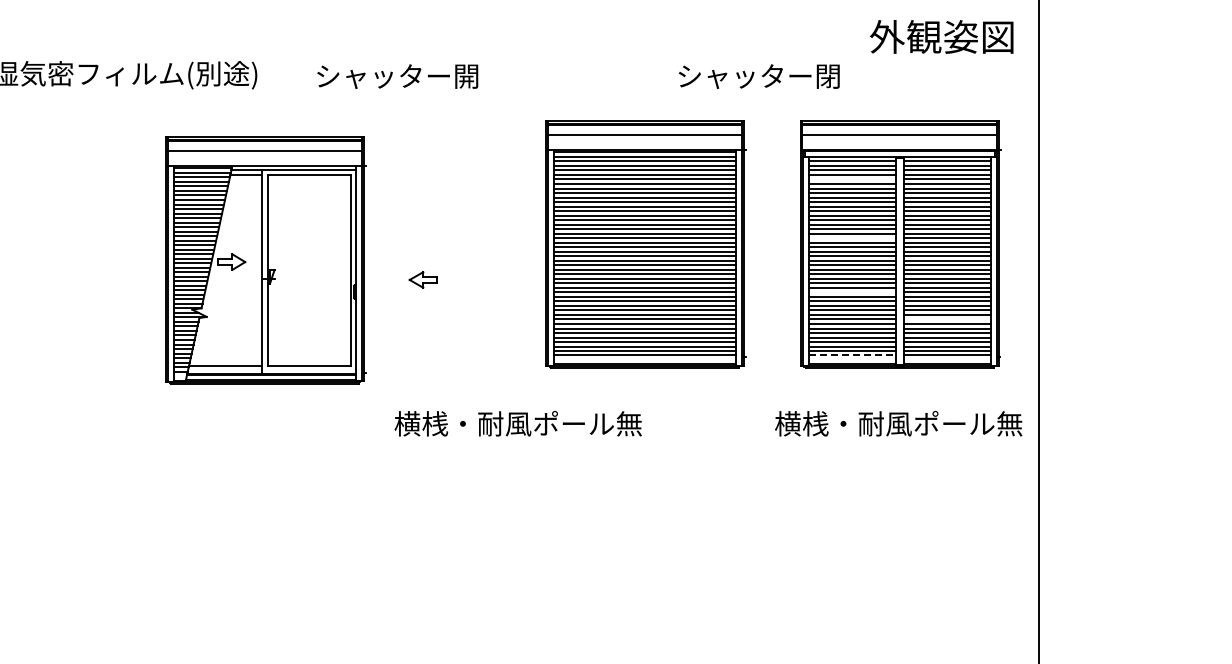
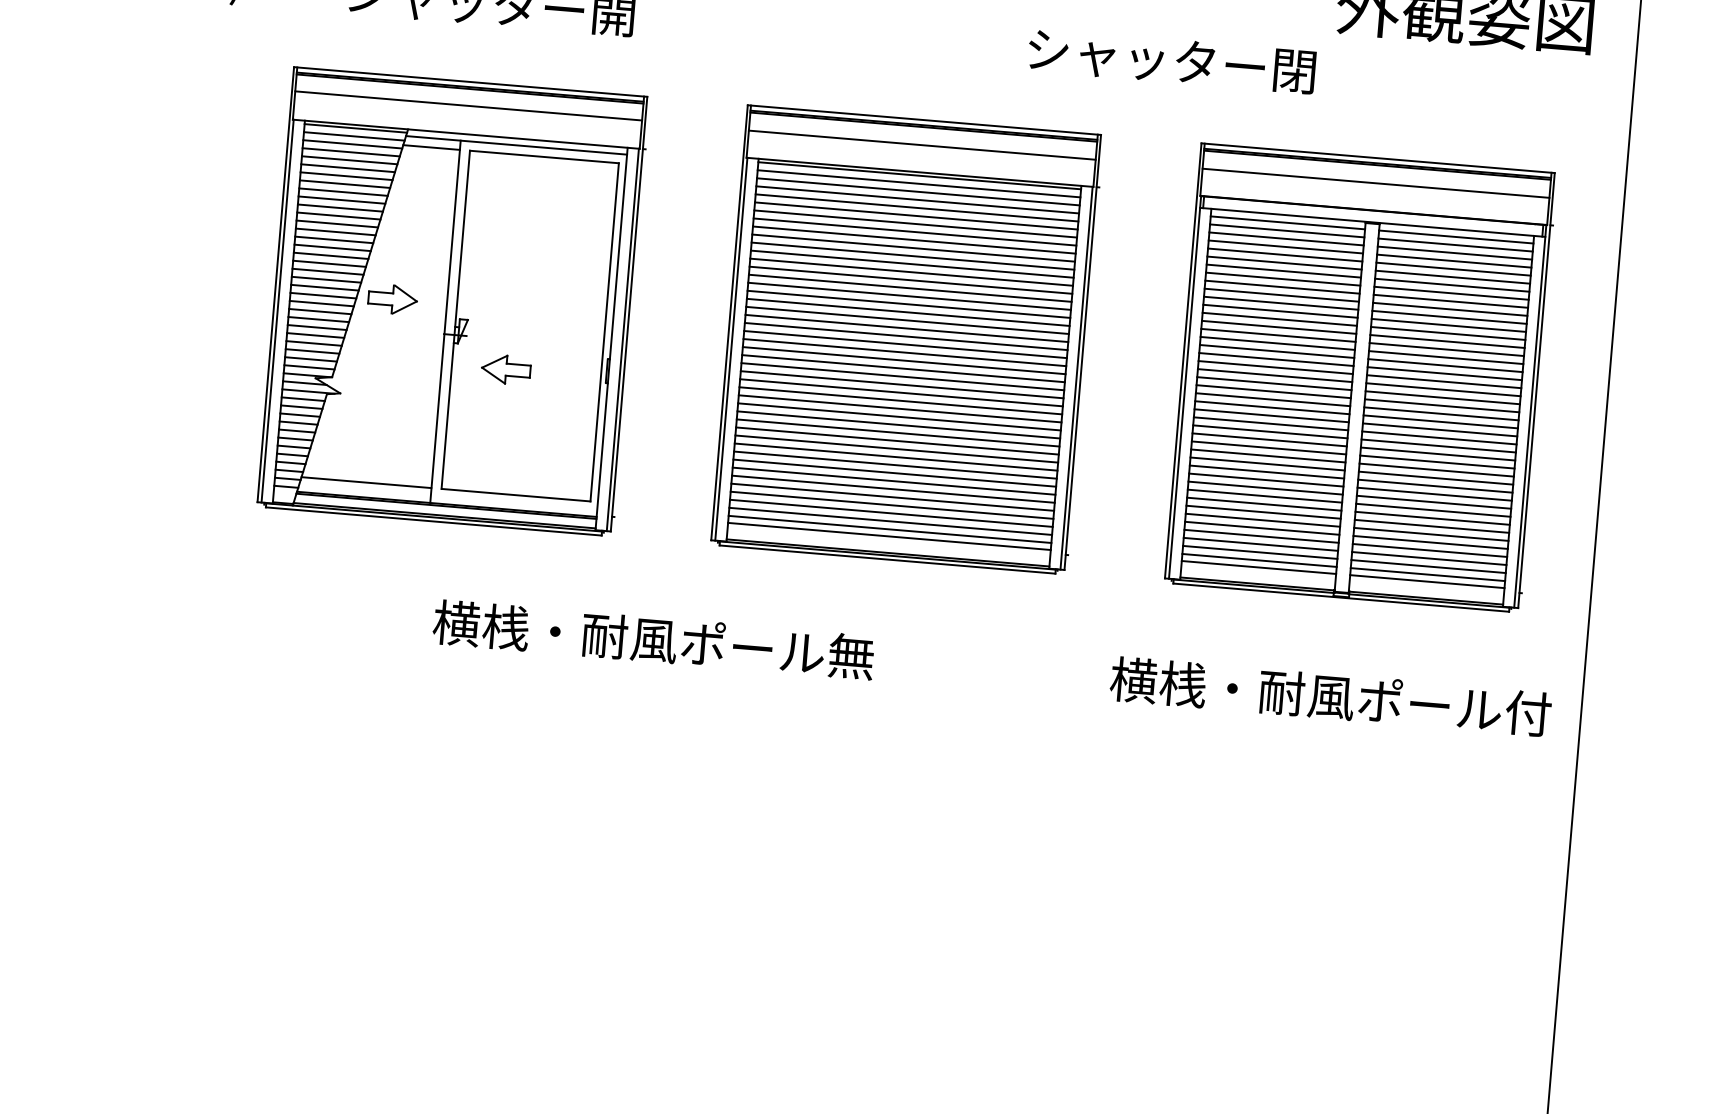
text: (758, 76) -> (1170, 60), moved
line: (852, 179) -> (1285, 255), added
line: (852, 238) -> (1276, 360), added
part: (265, 260) -> (453, 301), moved
line: (852, 292) -> (1268, 456), added
line: (946, 319) -> (1431, 518), added
line: (853, 355) -> (1260, 568), dashed -> solid
text: (1009, 423) -> (1528, 712), 横桟・耐風ポール無 -> 横桟・耐風ポール付

